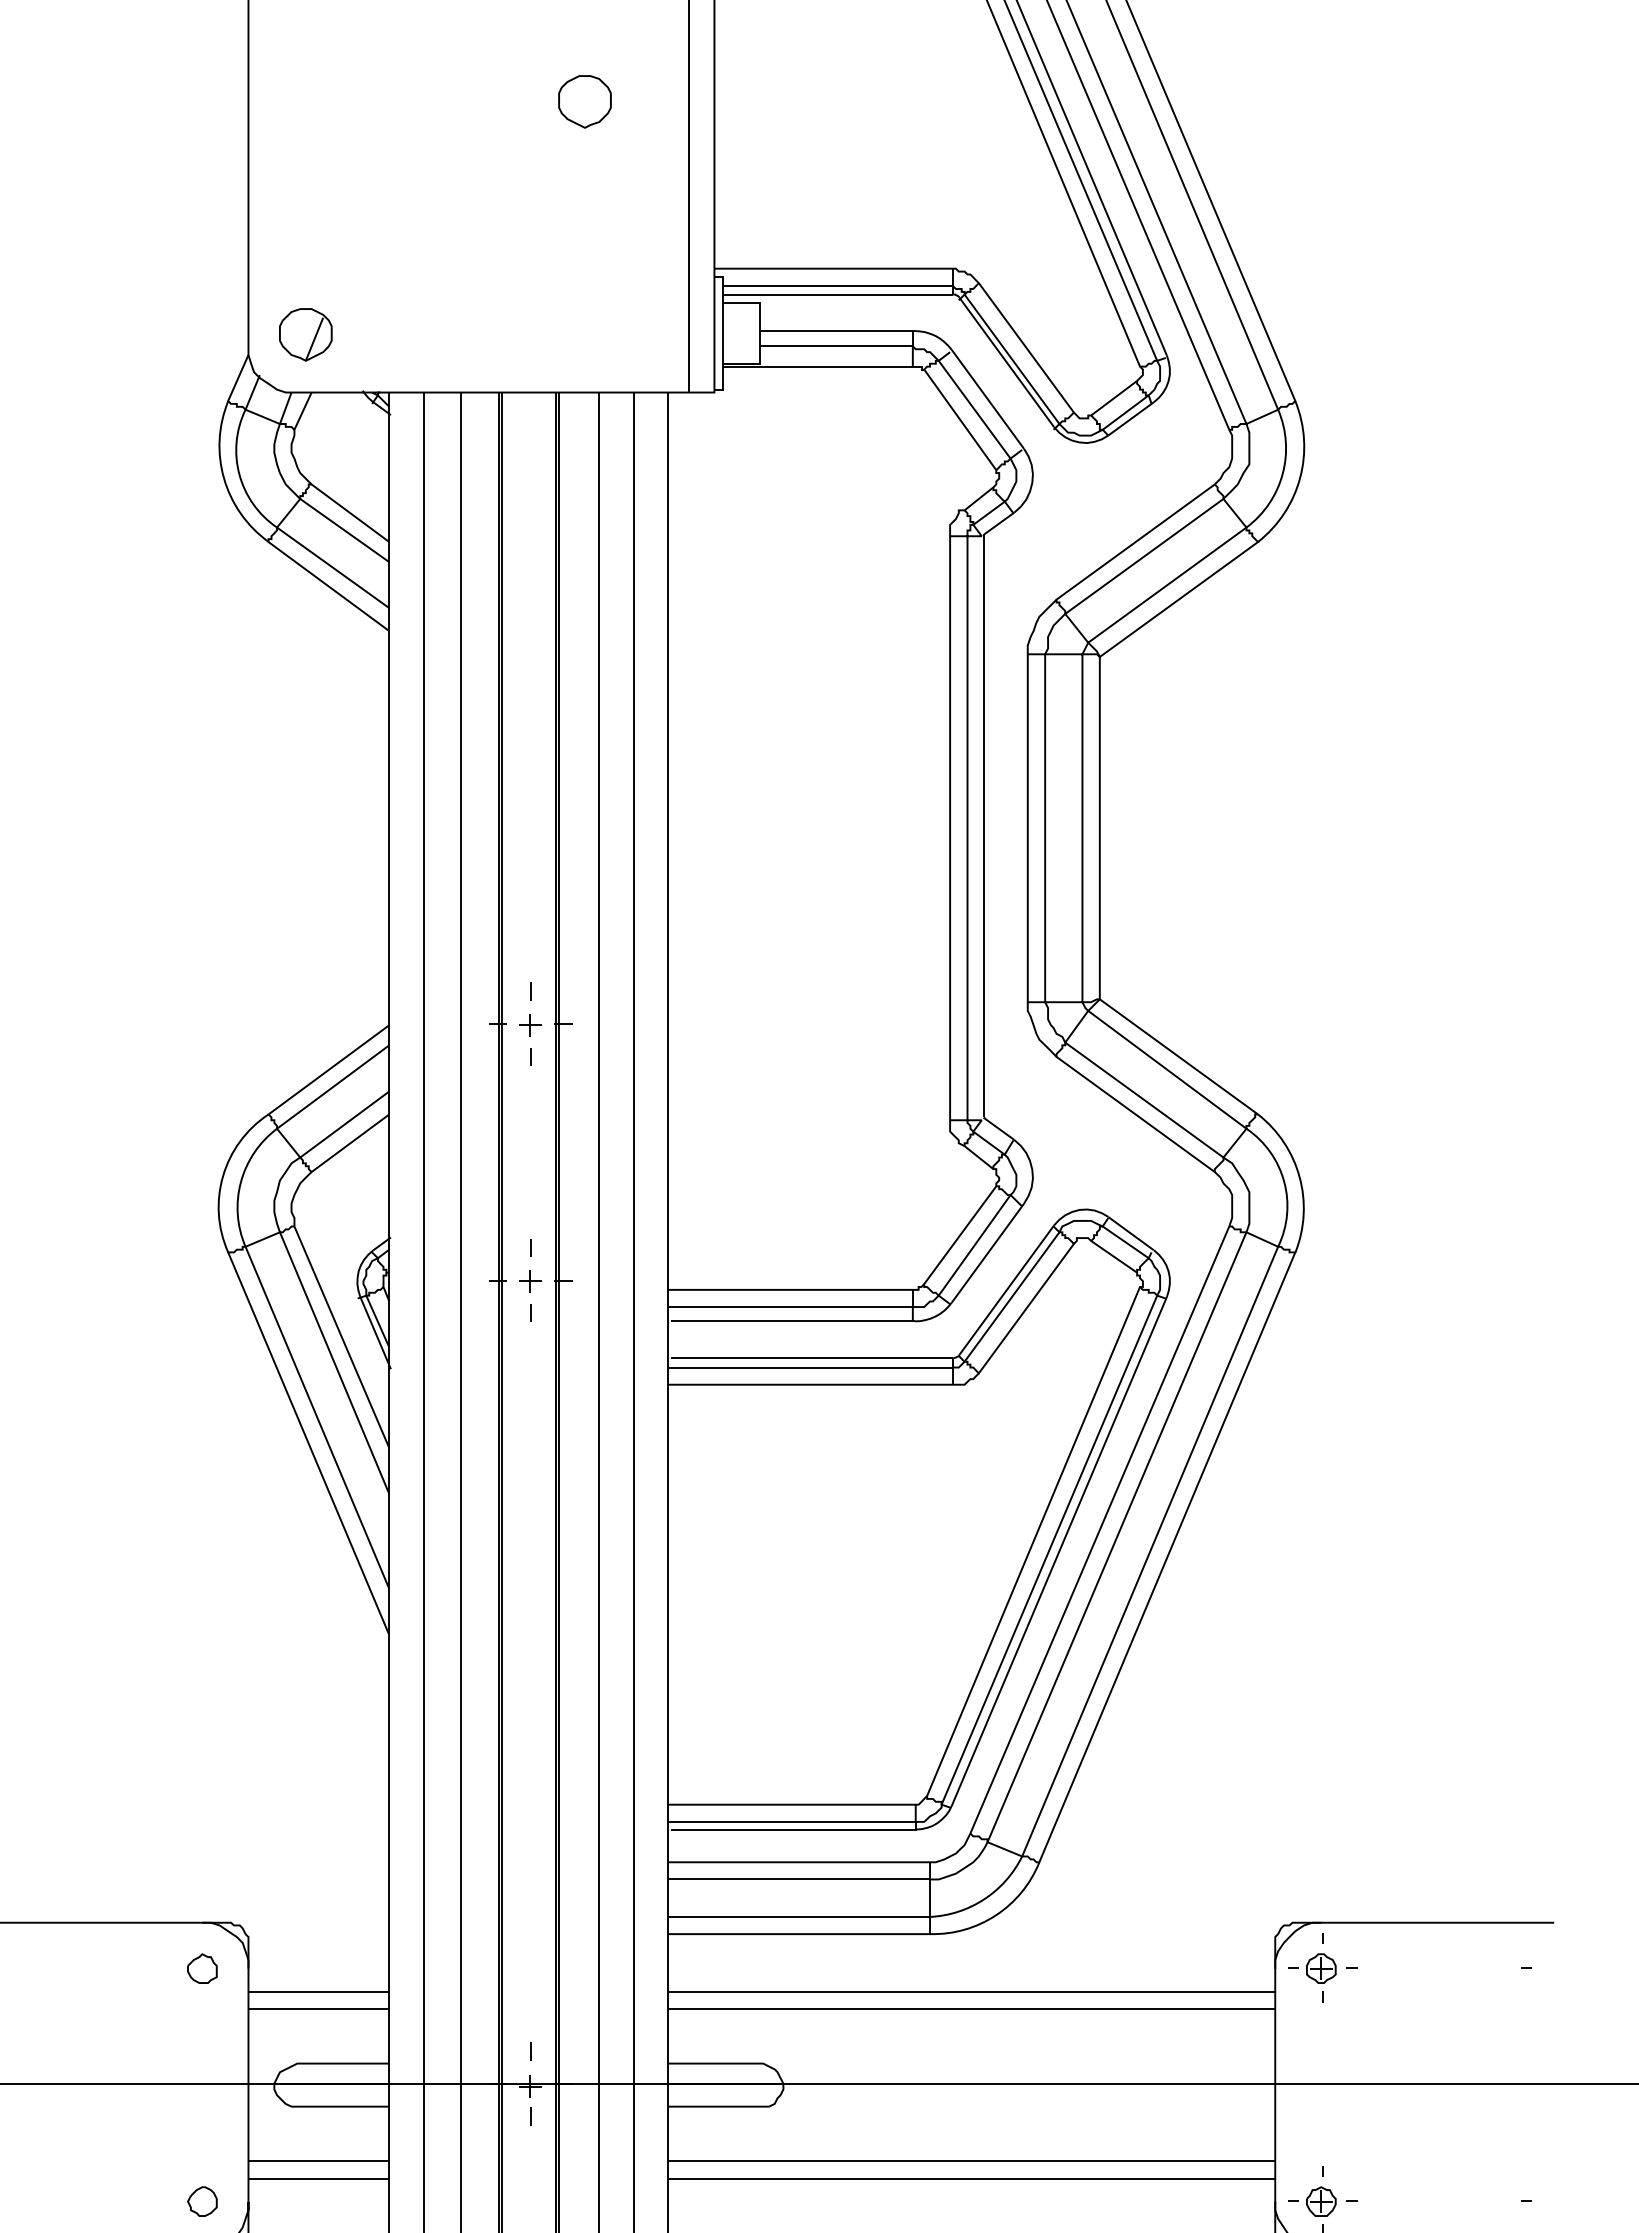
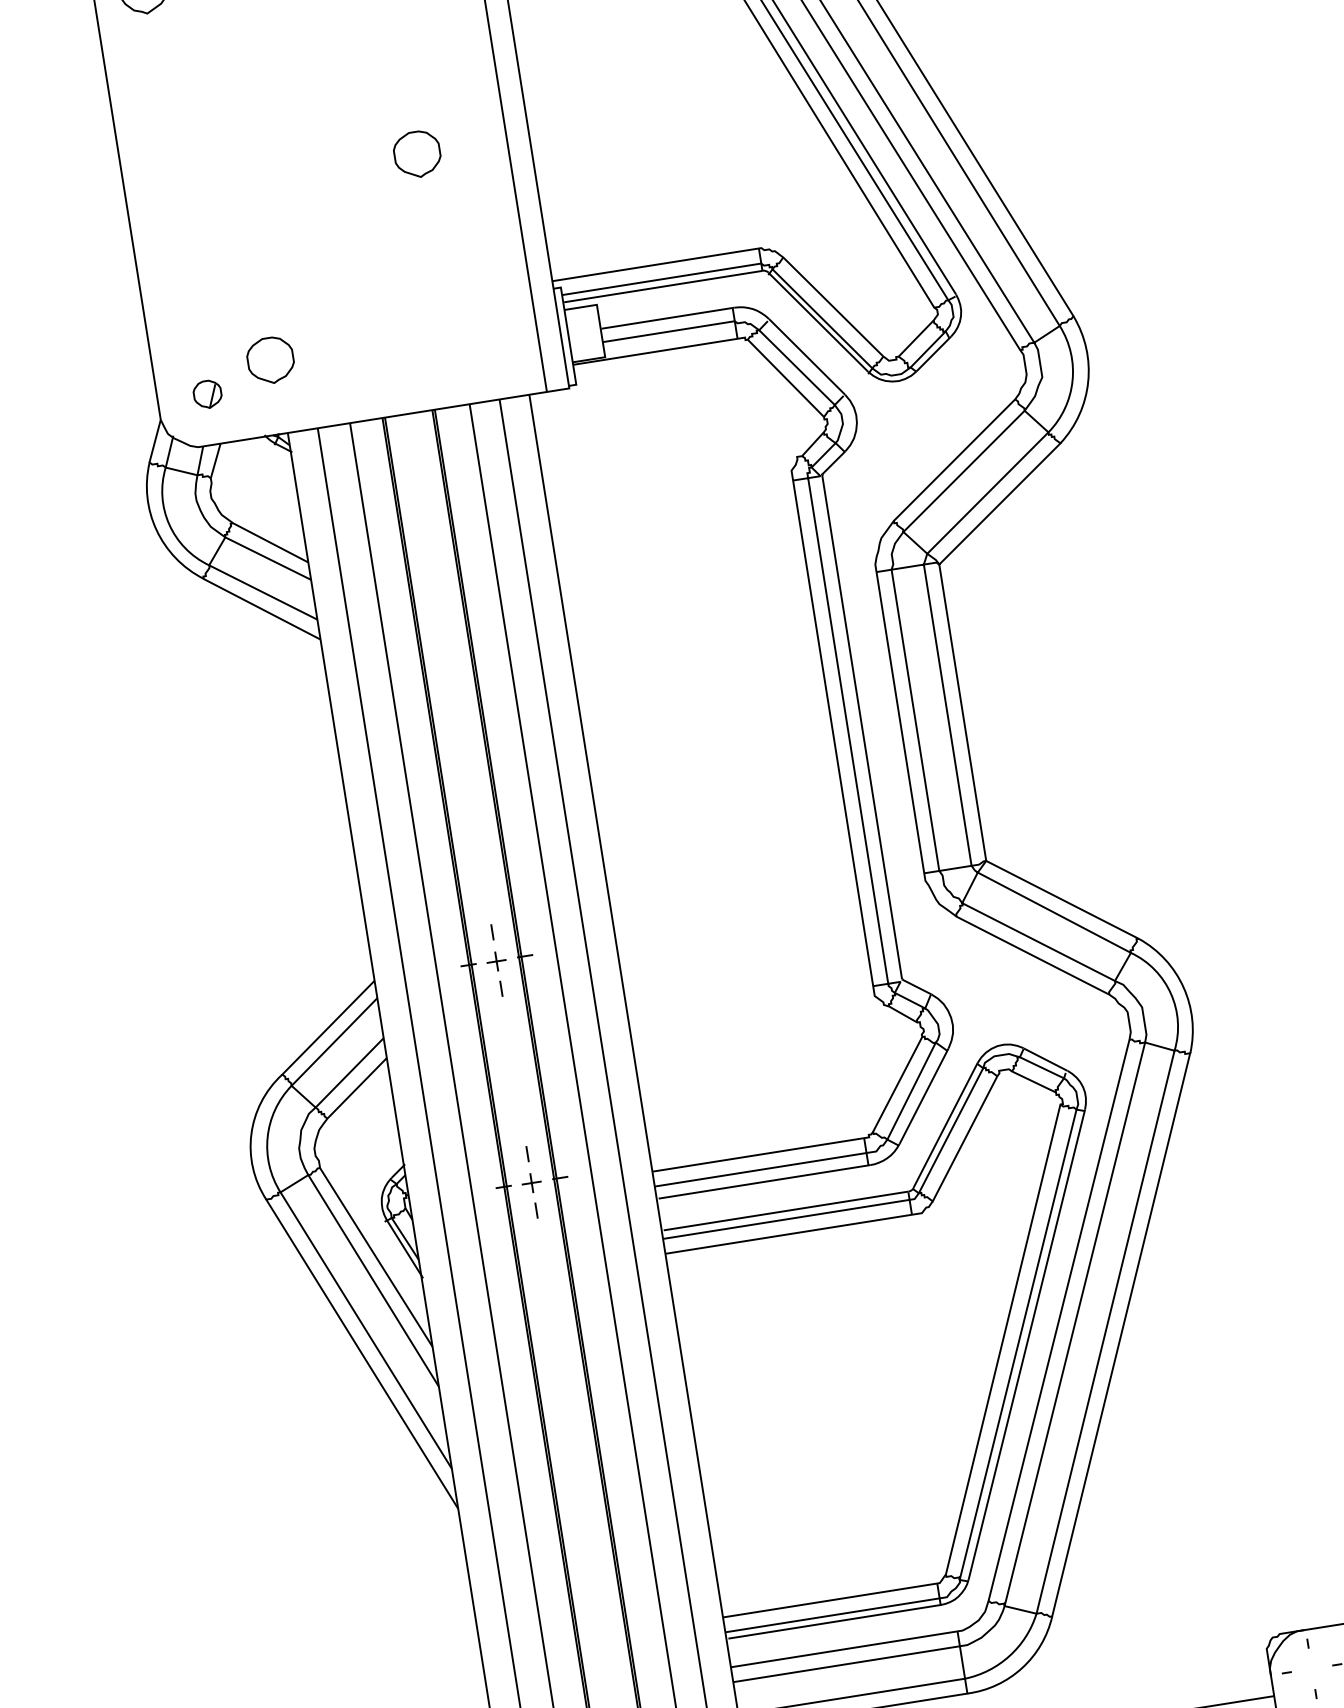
part: (382, 307) -> (270, 360), added
part: (305, 334) -> (207, 394), size x0.6
part: (1321, 1968) -> (1311, 1669), removed

